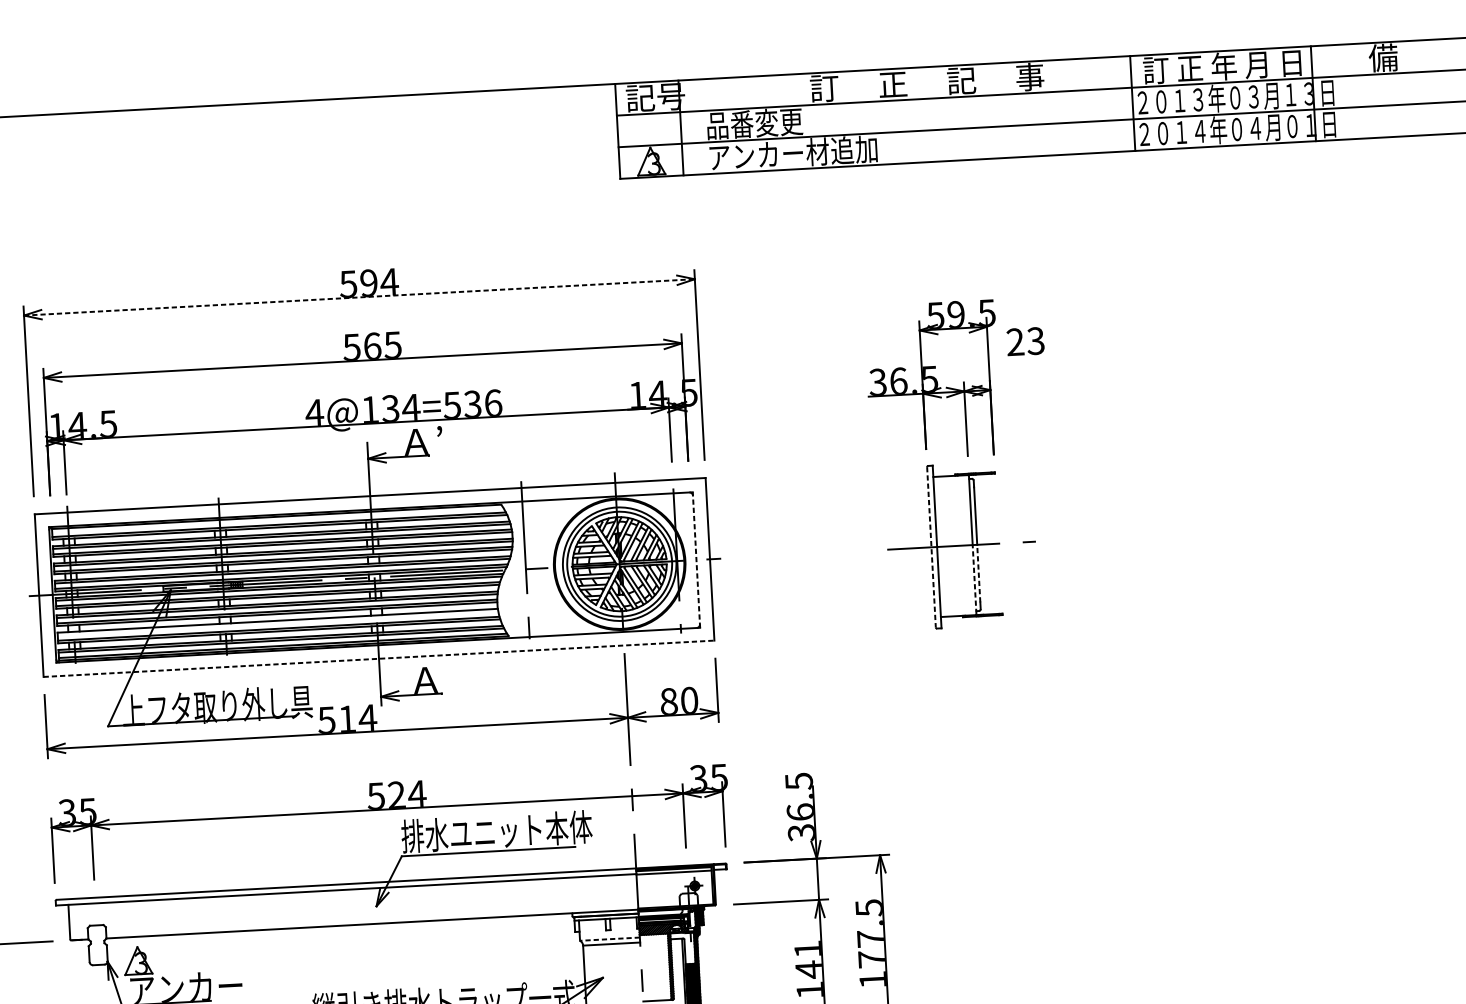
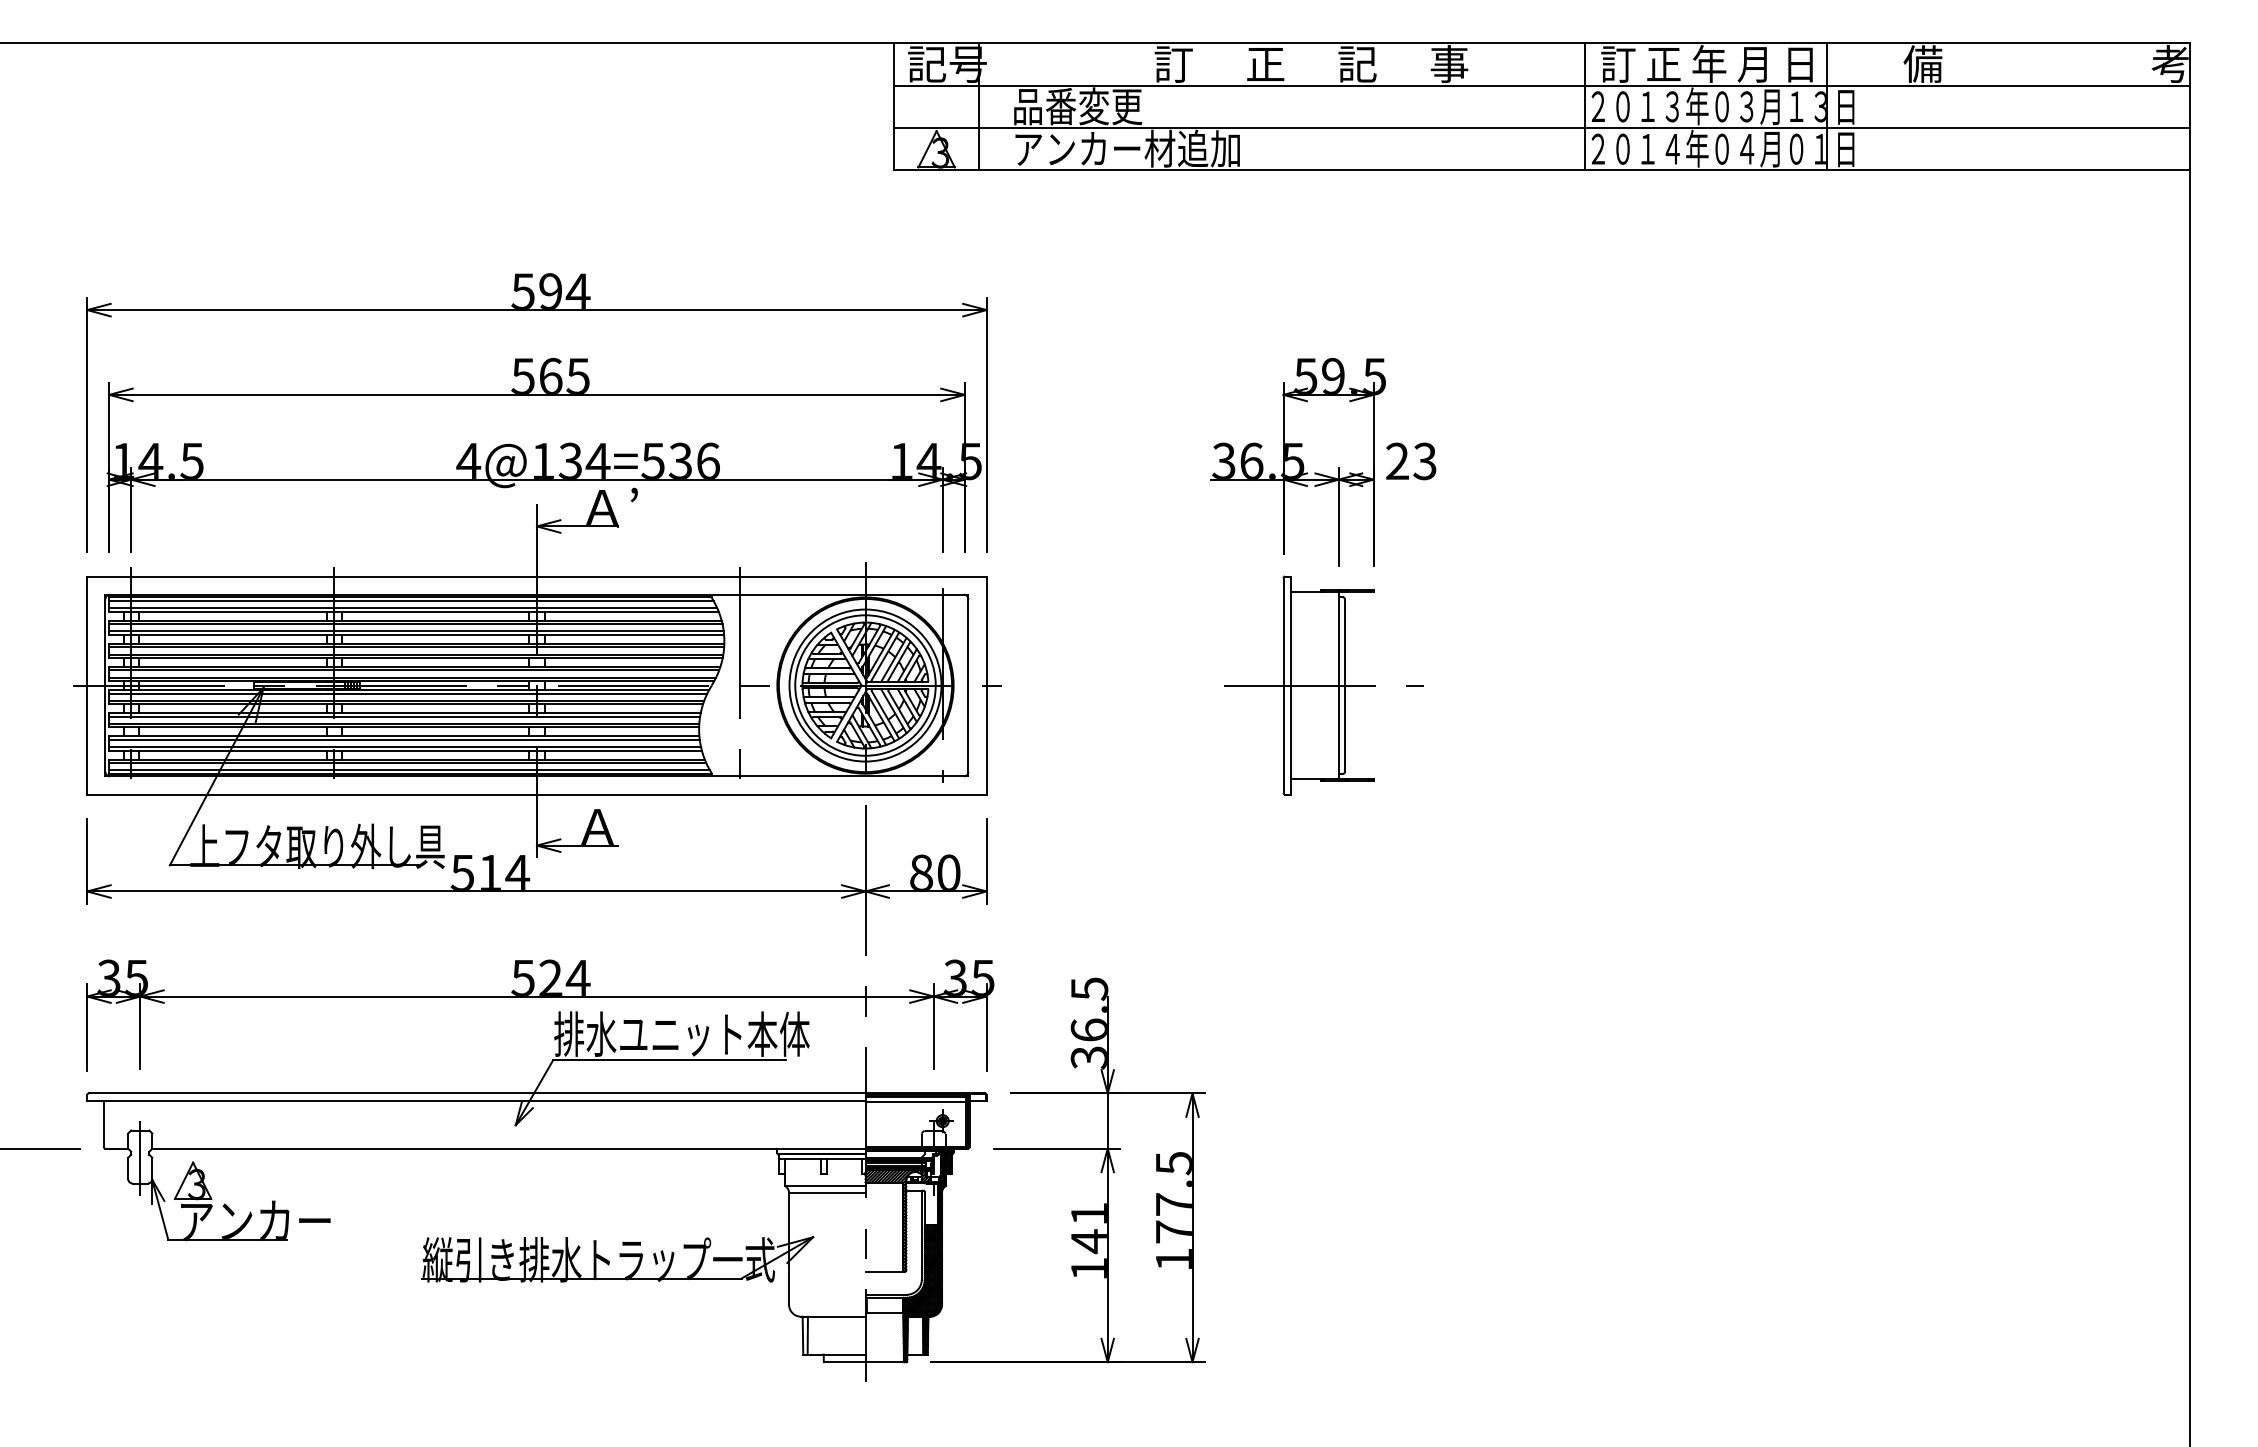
line: (359, 297) -> (536, 310), dashed -> solid
text: (1025, 341) -> (1411, 461), moved
line: (277, 519) -> (411, 600), added
line: (931, 548) -> (1283, 686), dashed -> solid
line: (696, 560) -> (968, 685), dashed -> solid
line: (978, 573) -> (1344, 724), dashed -> solid
line: (974, 579) -> (1338, 731), dashed -> solid
line: (277, 623) -> (404, 739), added
line: (378, 658) -> (536, 794), dashed -> solid
line: (609, 939) -> (824, 1186), dashed -> solid
line: (98, 946) -> (140, 1158), added

